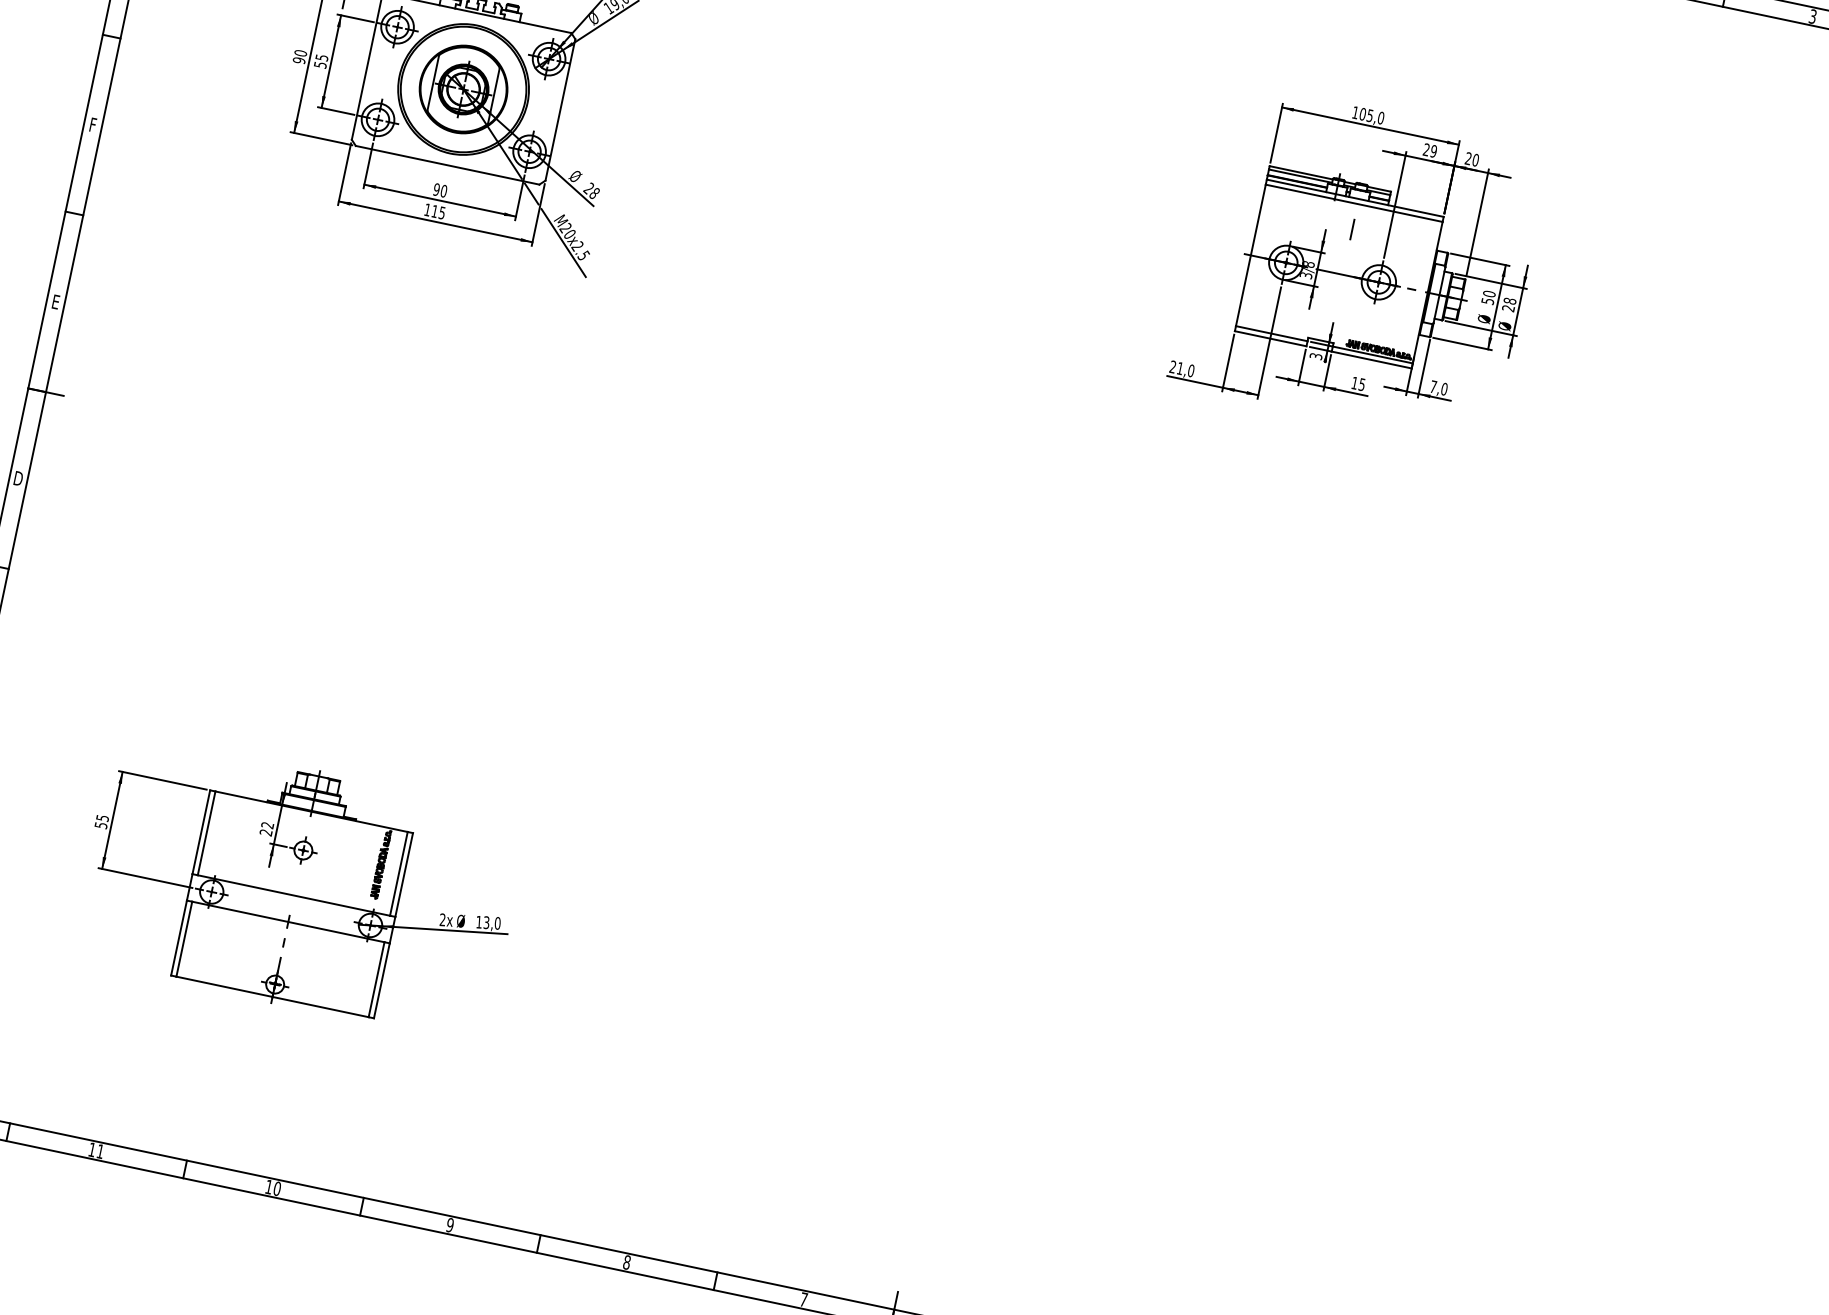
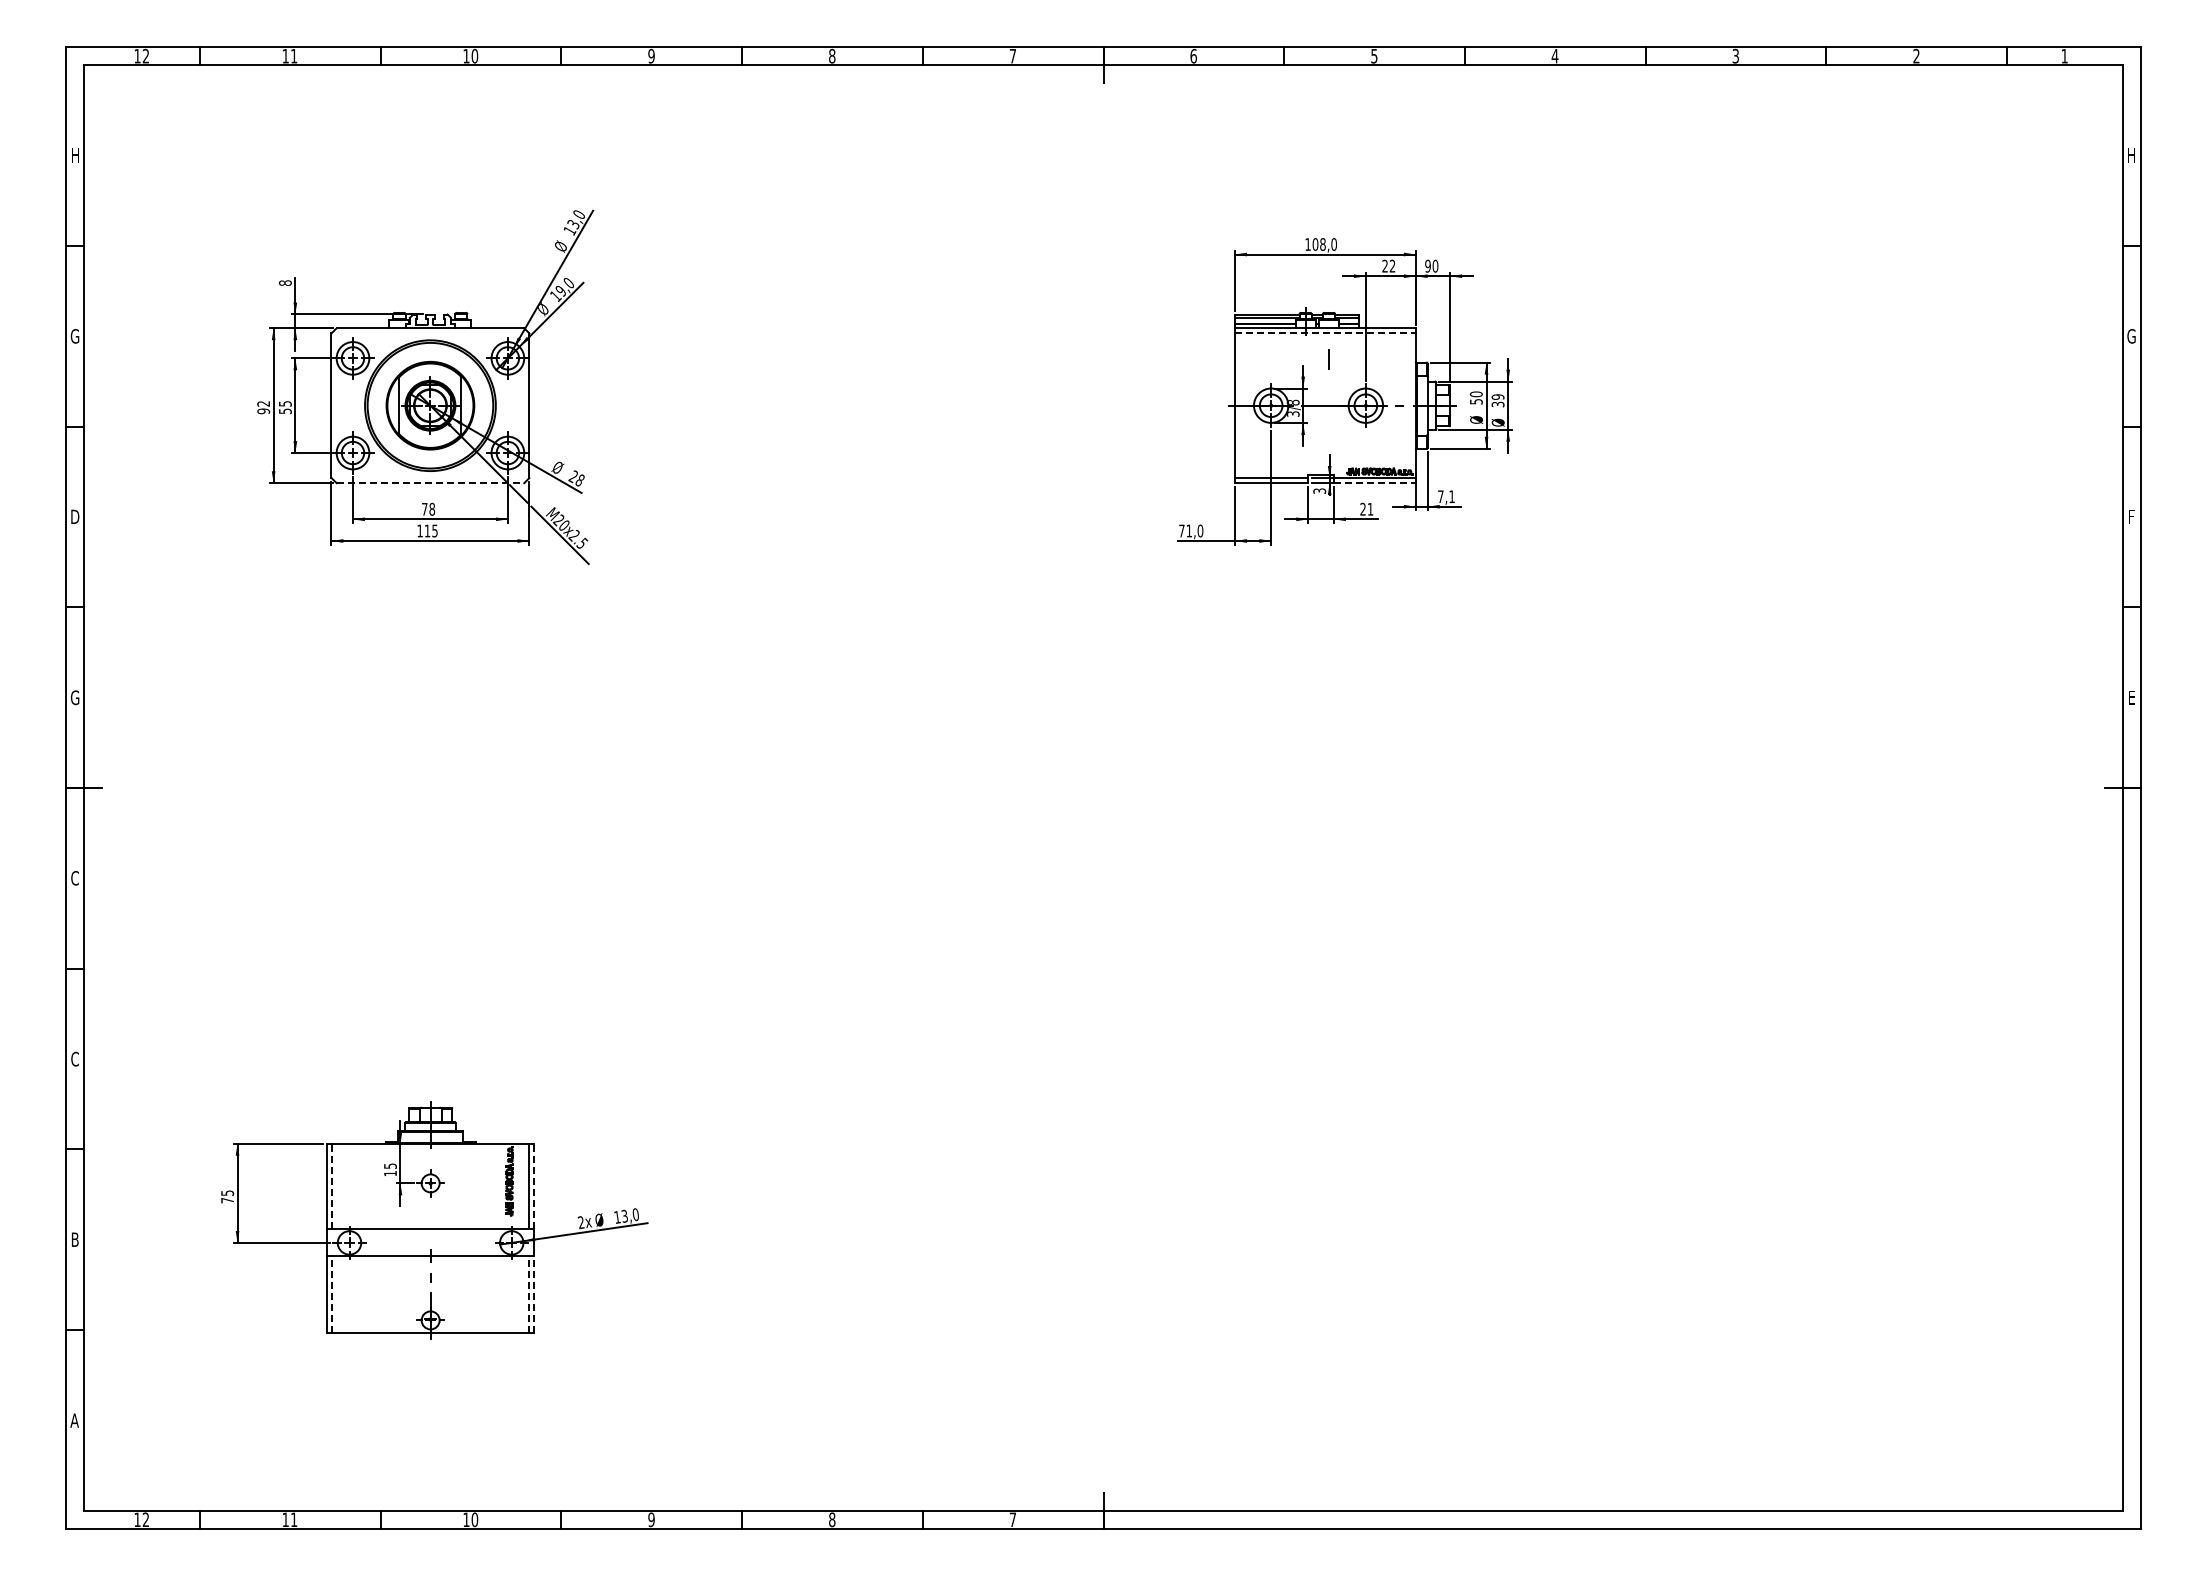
text: (300, 52) -> (263, 403), 90 -> 92
text: (1369, 115) -> (1322, 244), 105,0 -> 108,0
text: (93, 124) -> (75, 516), F -> D
text: (1433, 150) -> (1392, 265), 29 -> 22
text: (1467, 158) -> (1427, 266), 20 -> 90
line: (447, 165) -> (430, 483), solid -> dashed
text: (440, 189) -> (428, 508), 90 -> 78
line: (1354, 203) -> (1325, 333), solid -> dashed
text: (55, 301) -> (74, 697), E -> G
text: (1508, 304) -> (1497, 400), 28 -> 39
line: (1371, 360) -> (1374, 483), solid -> dashed
text: (1172, 366) -> (1181, 530), 21,0 -> 71,0
text: (1358, 383) -> (1366, 508), 15 -> 21
text: (1443, 388) -> (1451, 496), 7,0 -> 7,1
text: (18, 478) -> (75, 878), D -> C
text: (101, 825) -> (227, 1200), 55 -> 75
text: (266, 828) -> (390, 1169), 22 -> 15
line: (206, 833) -> (332, 1186), solid -> dashed
line: (404, 874) -> (534, 1186), solid -> dashed
line: (184, 938) -> (332, 1294), solid -> dashed
line: (376, 979) -> (528, 1294), solid -> dashed
line: (382, 980) -> (534, 1294), solid -> dashed

